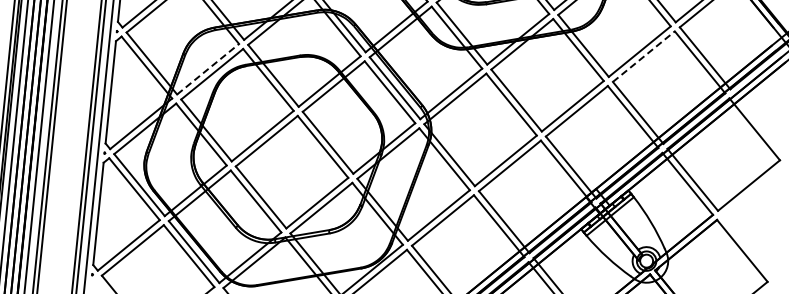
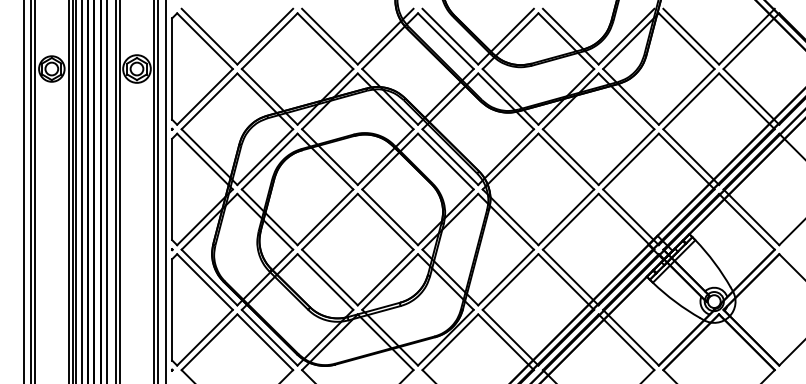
line: (644, 56) -> (691, 101), dashed -> solid
line: (208, 68) -> (265, 156), dashed -> solid

